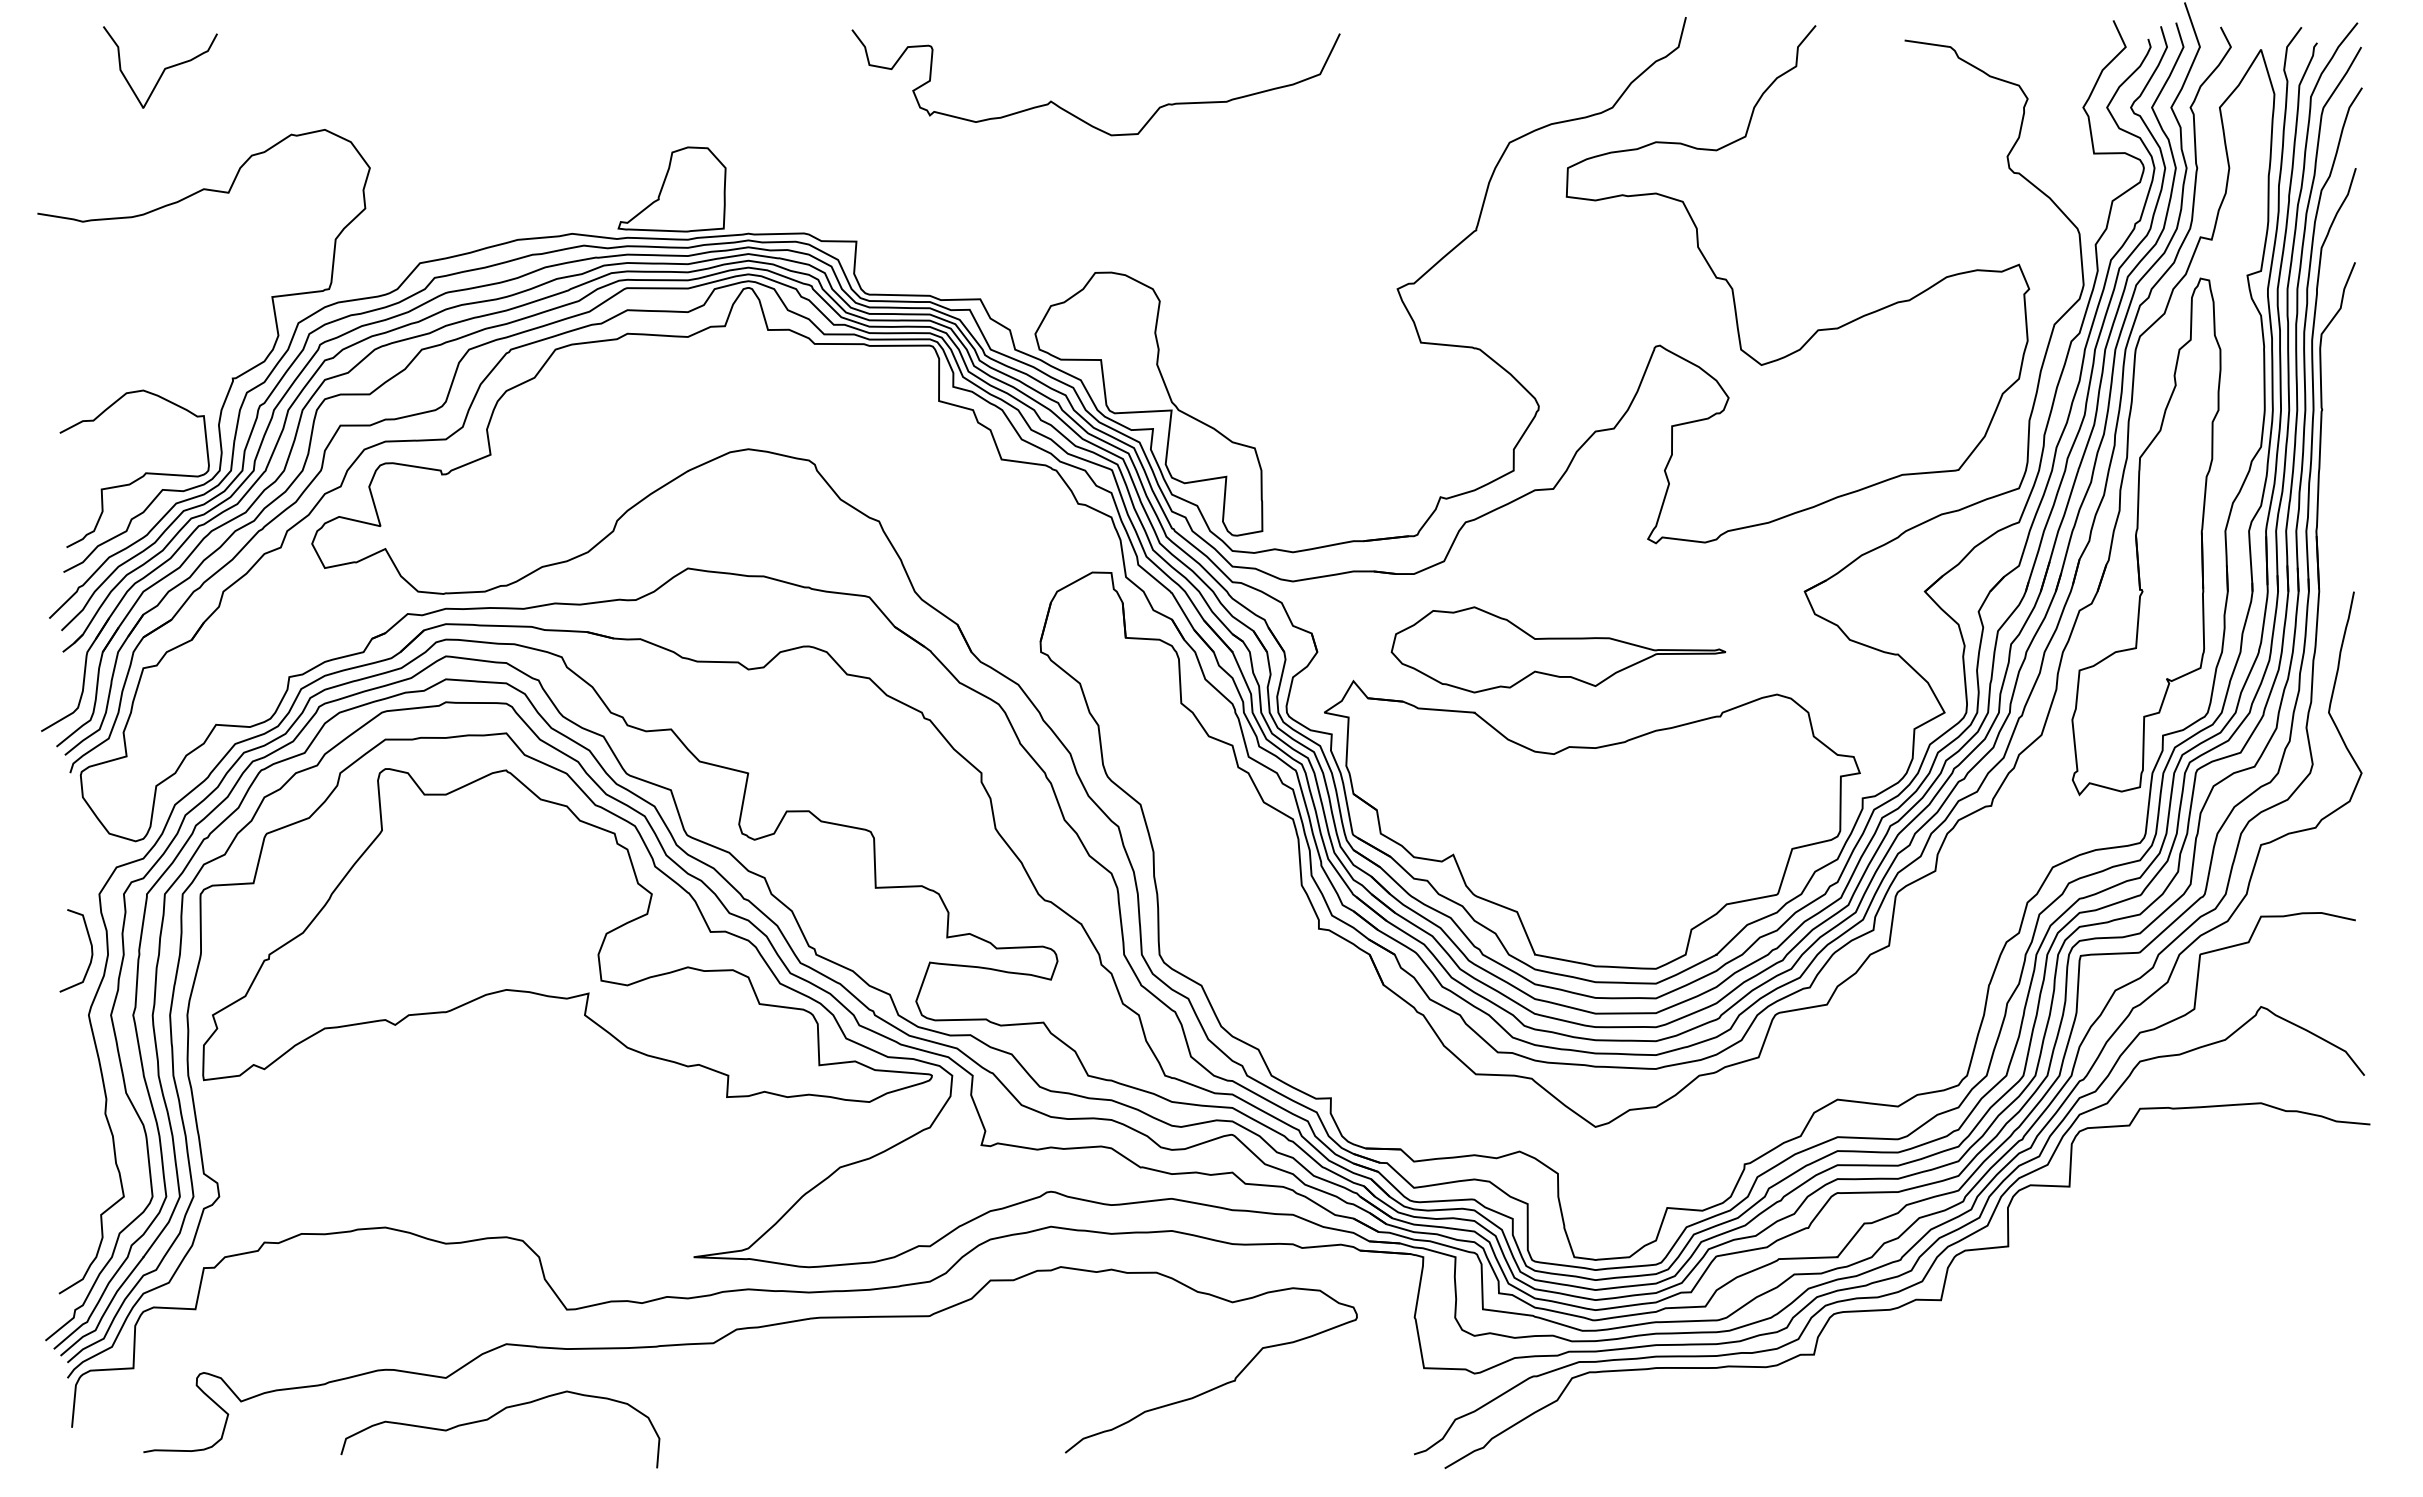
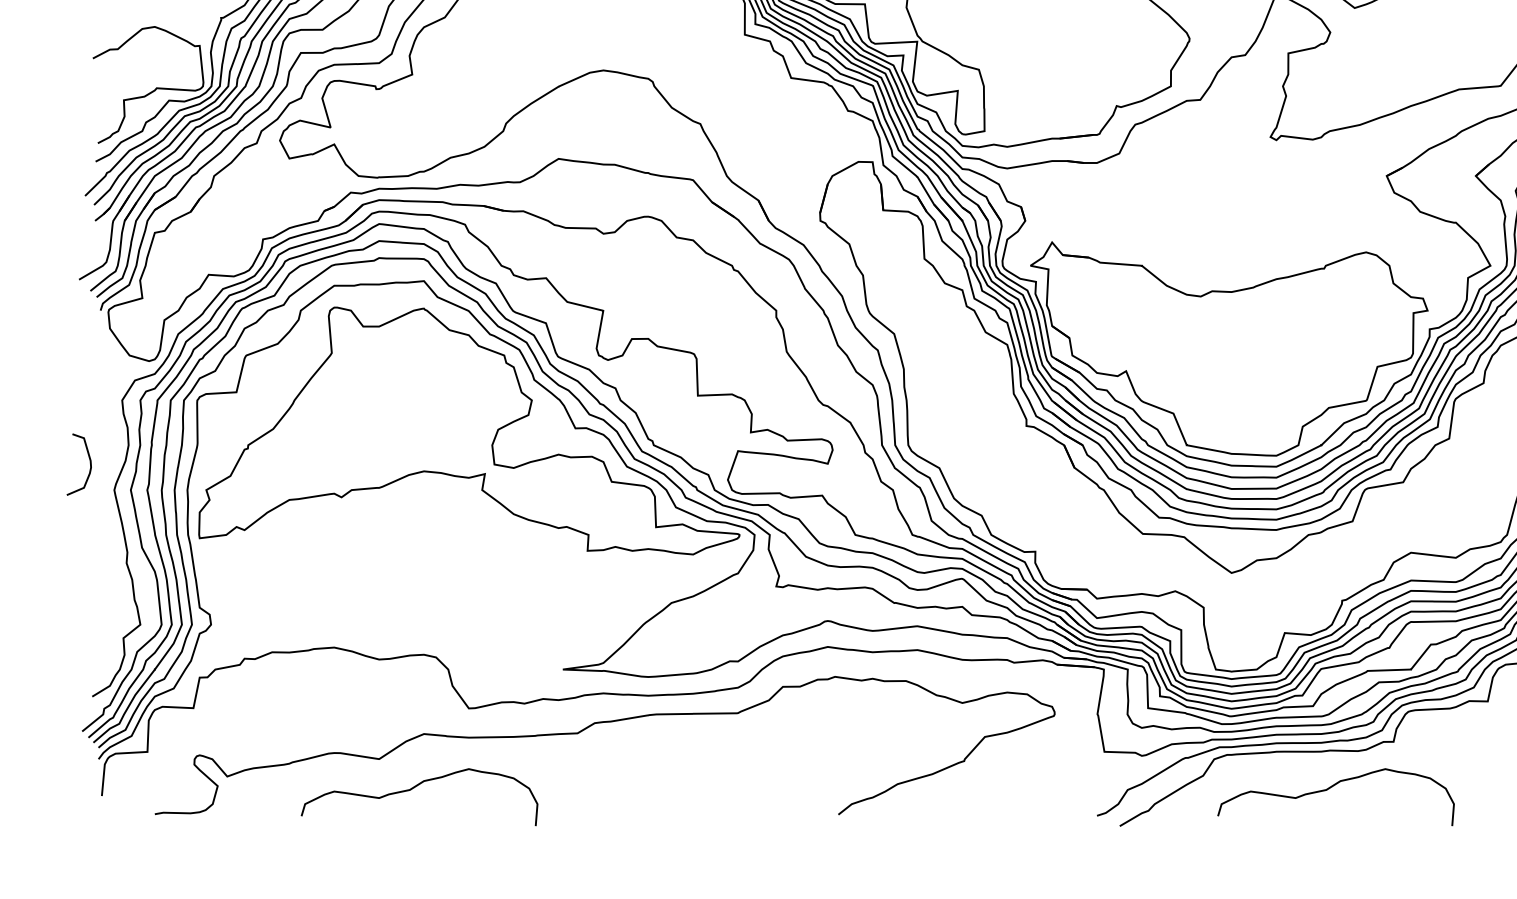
part: (1558, 649) -> (1204, 218), removed
curve: (90, 945) -> (89, 460), moved
curve: (1727, 1418) -> (1329, 789), added

